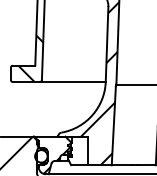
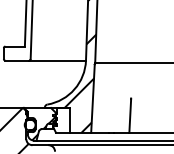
hatch: (30, 58) -> (20, 40), removed

